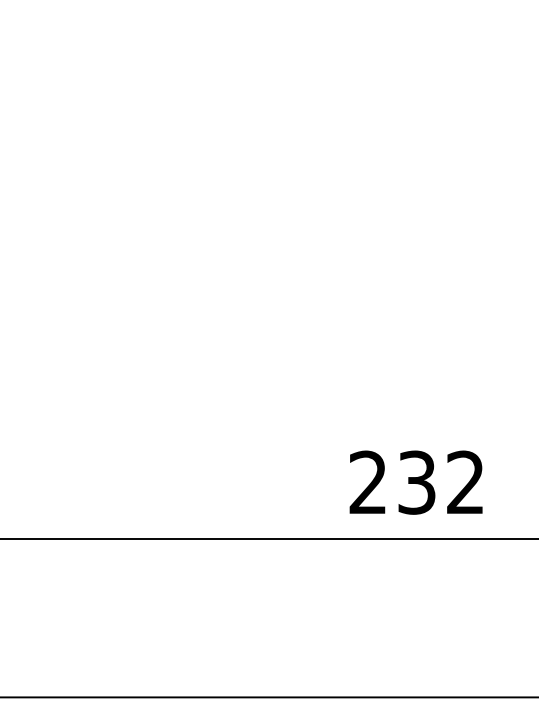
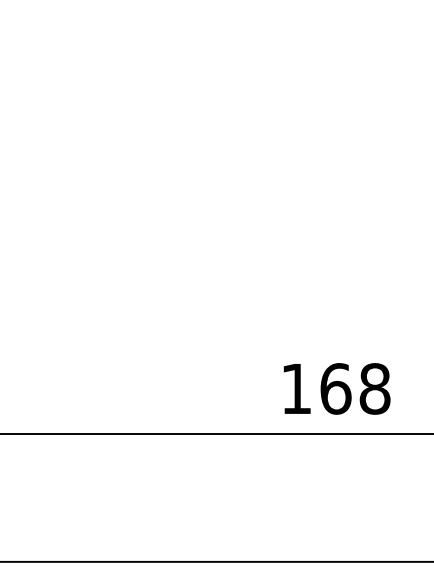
text: (416, 482) -> (335, 388), 232 -> 168

